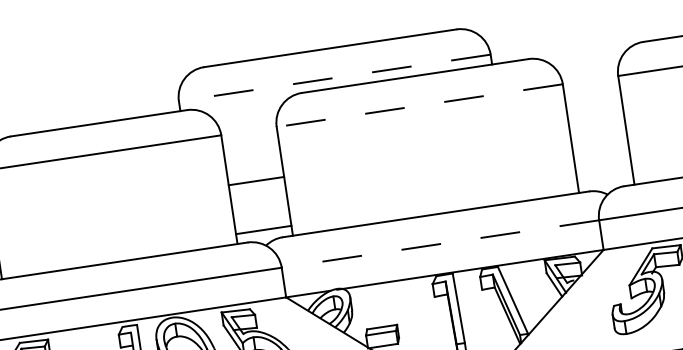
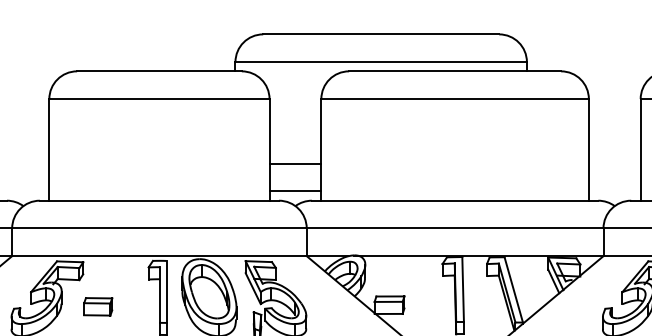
line: (335, 78) -> (381, 62), dashed -> solid
line: (420, 106) -> (455, 99), dashed -> solid
line: (256, 180) -> (295, 163), moved
line: (439, 244) -> (454, 228), dashed -> solid

